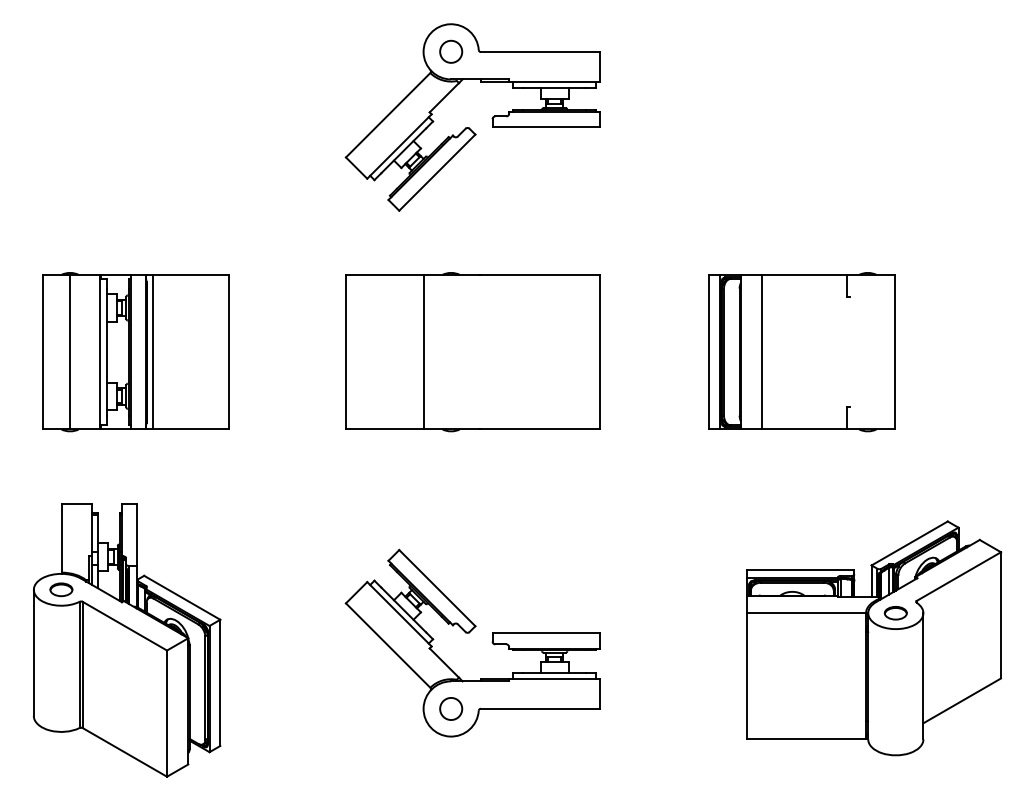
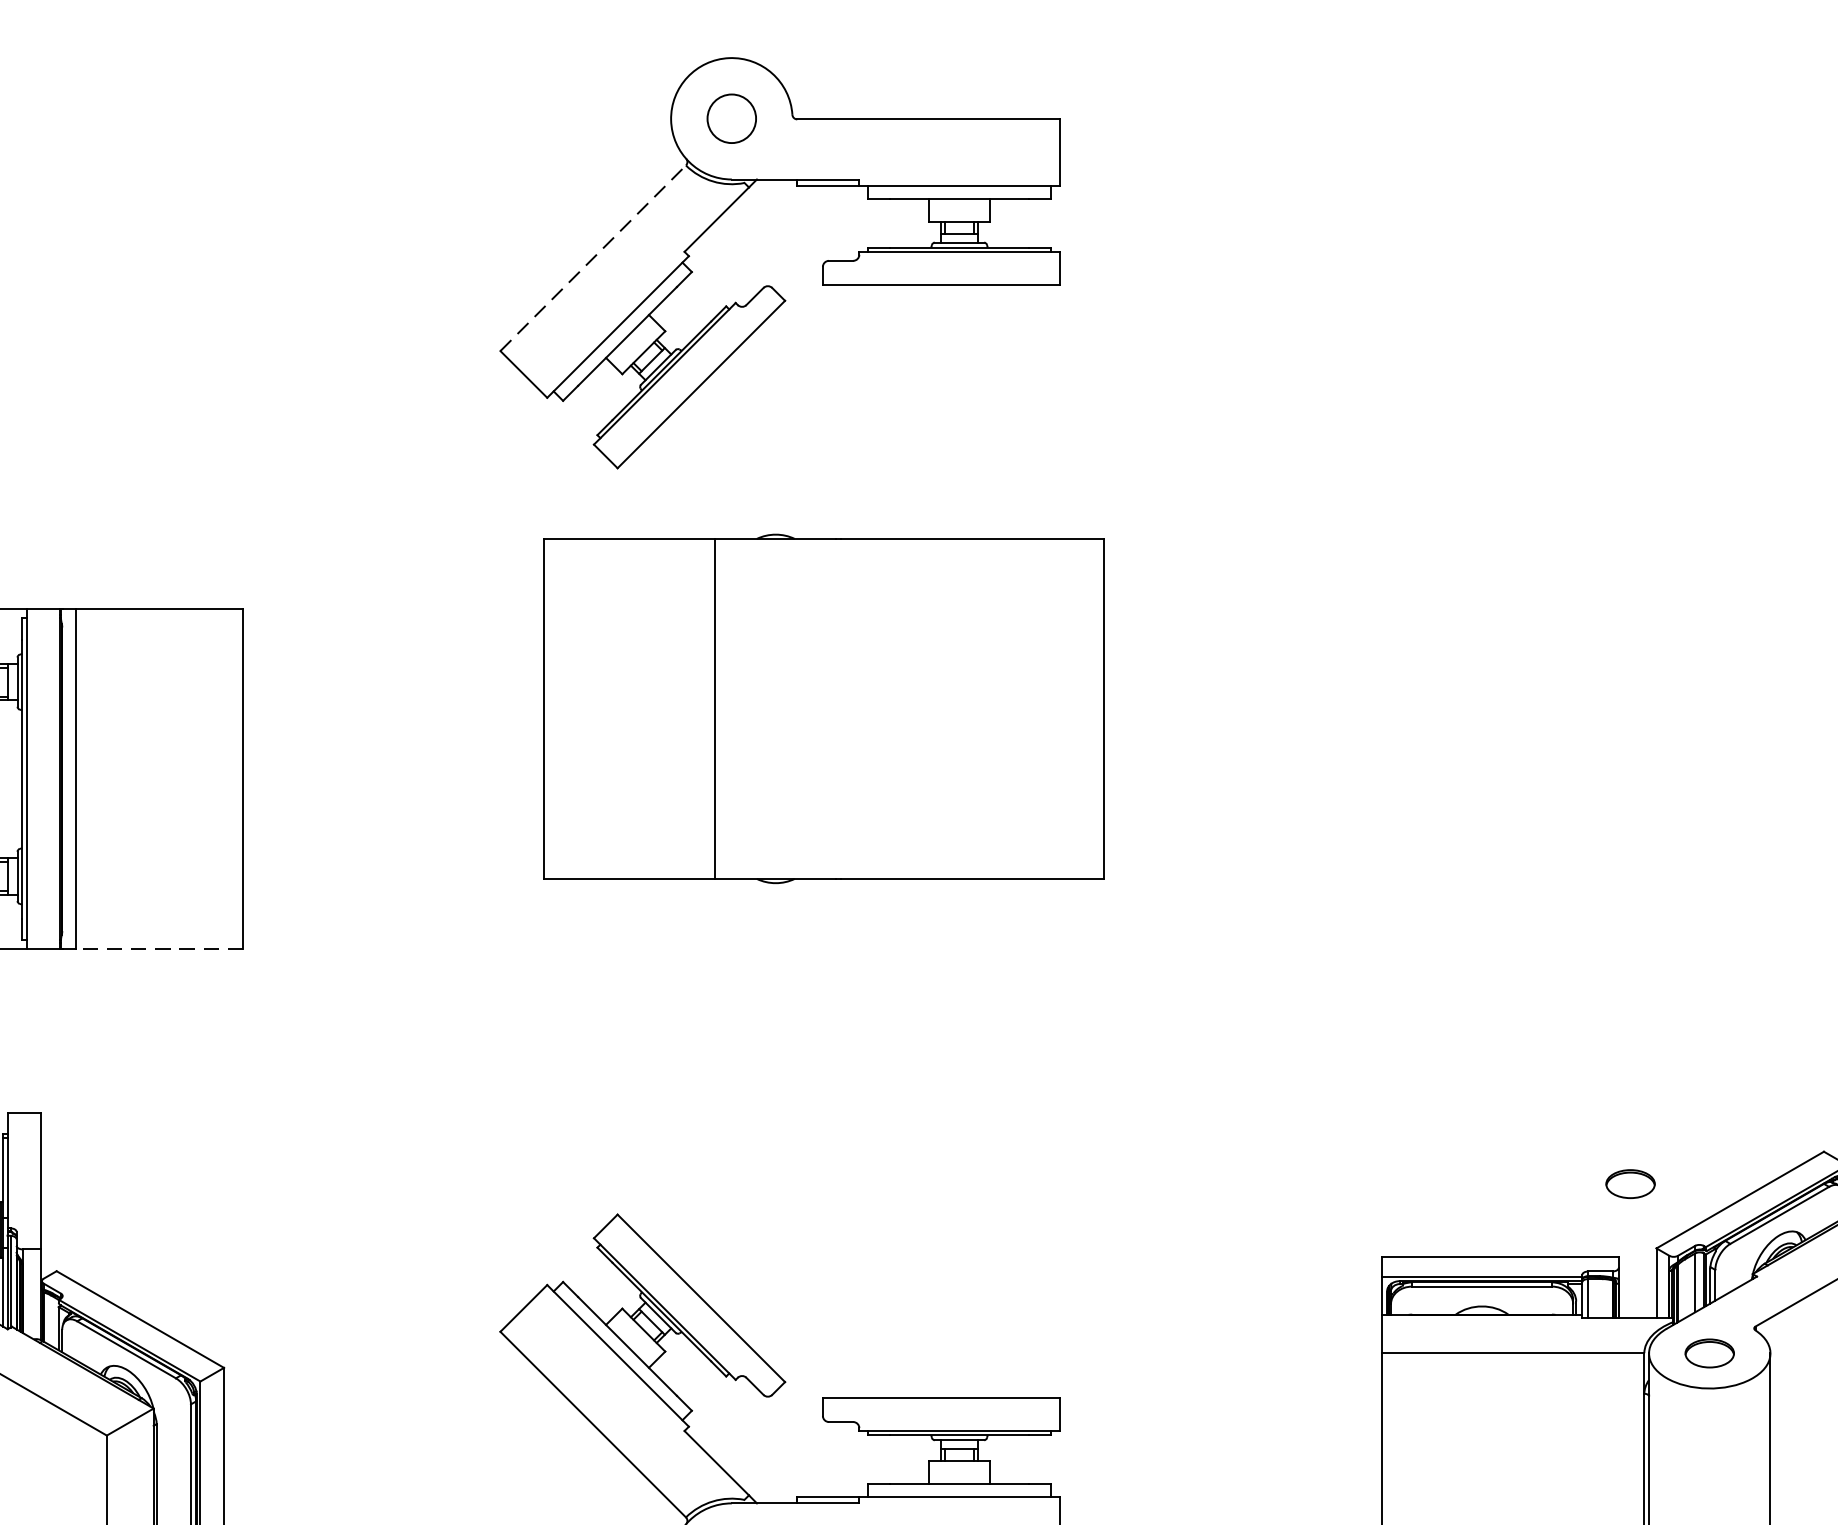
line: (388, 115) -> (593, 258), solid -> dashed
part: (472, 352) -> (822, 709), moved
part: (801, 352) -> (1502, 780), removed
line: (190, 429) -> (158, 949), solid -> dashed
part: (859, 536) -> (1629, 1184), added

